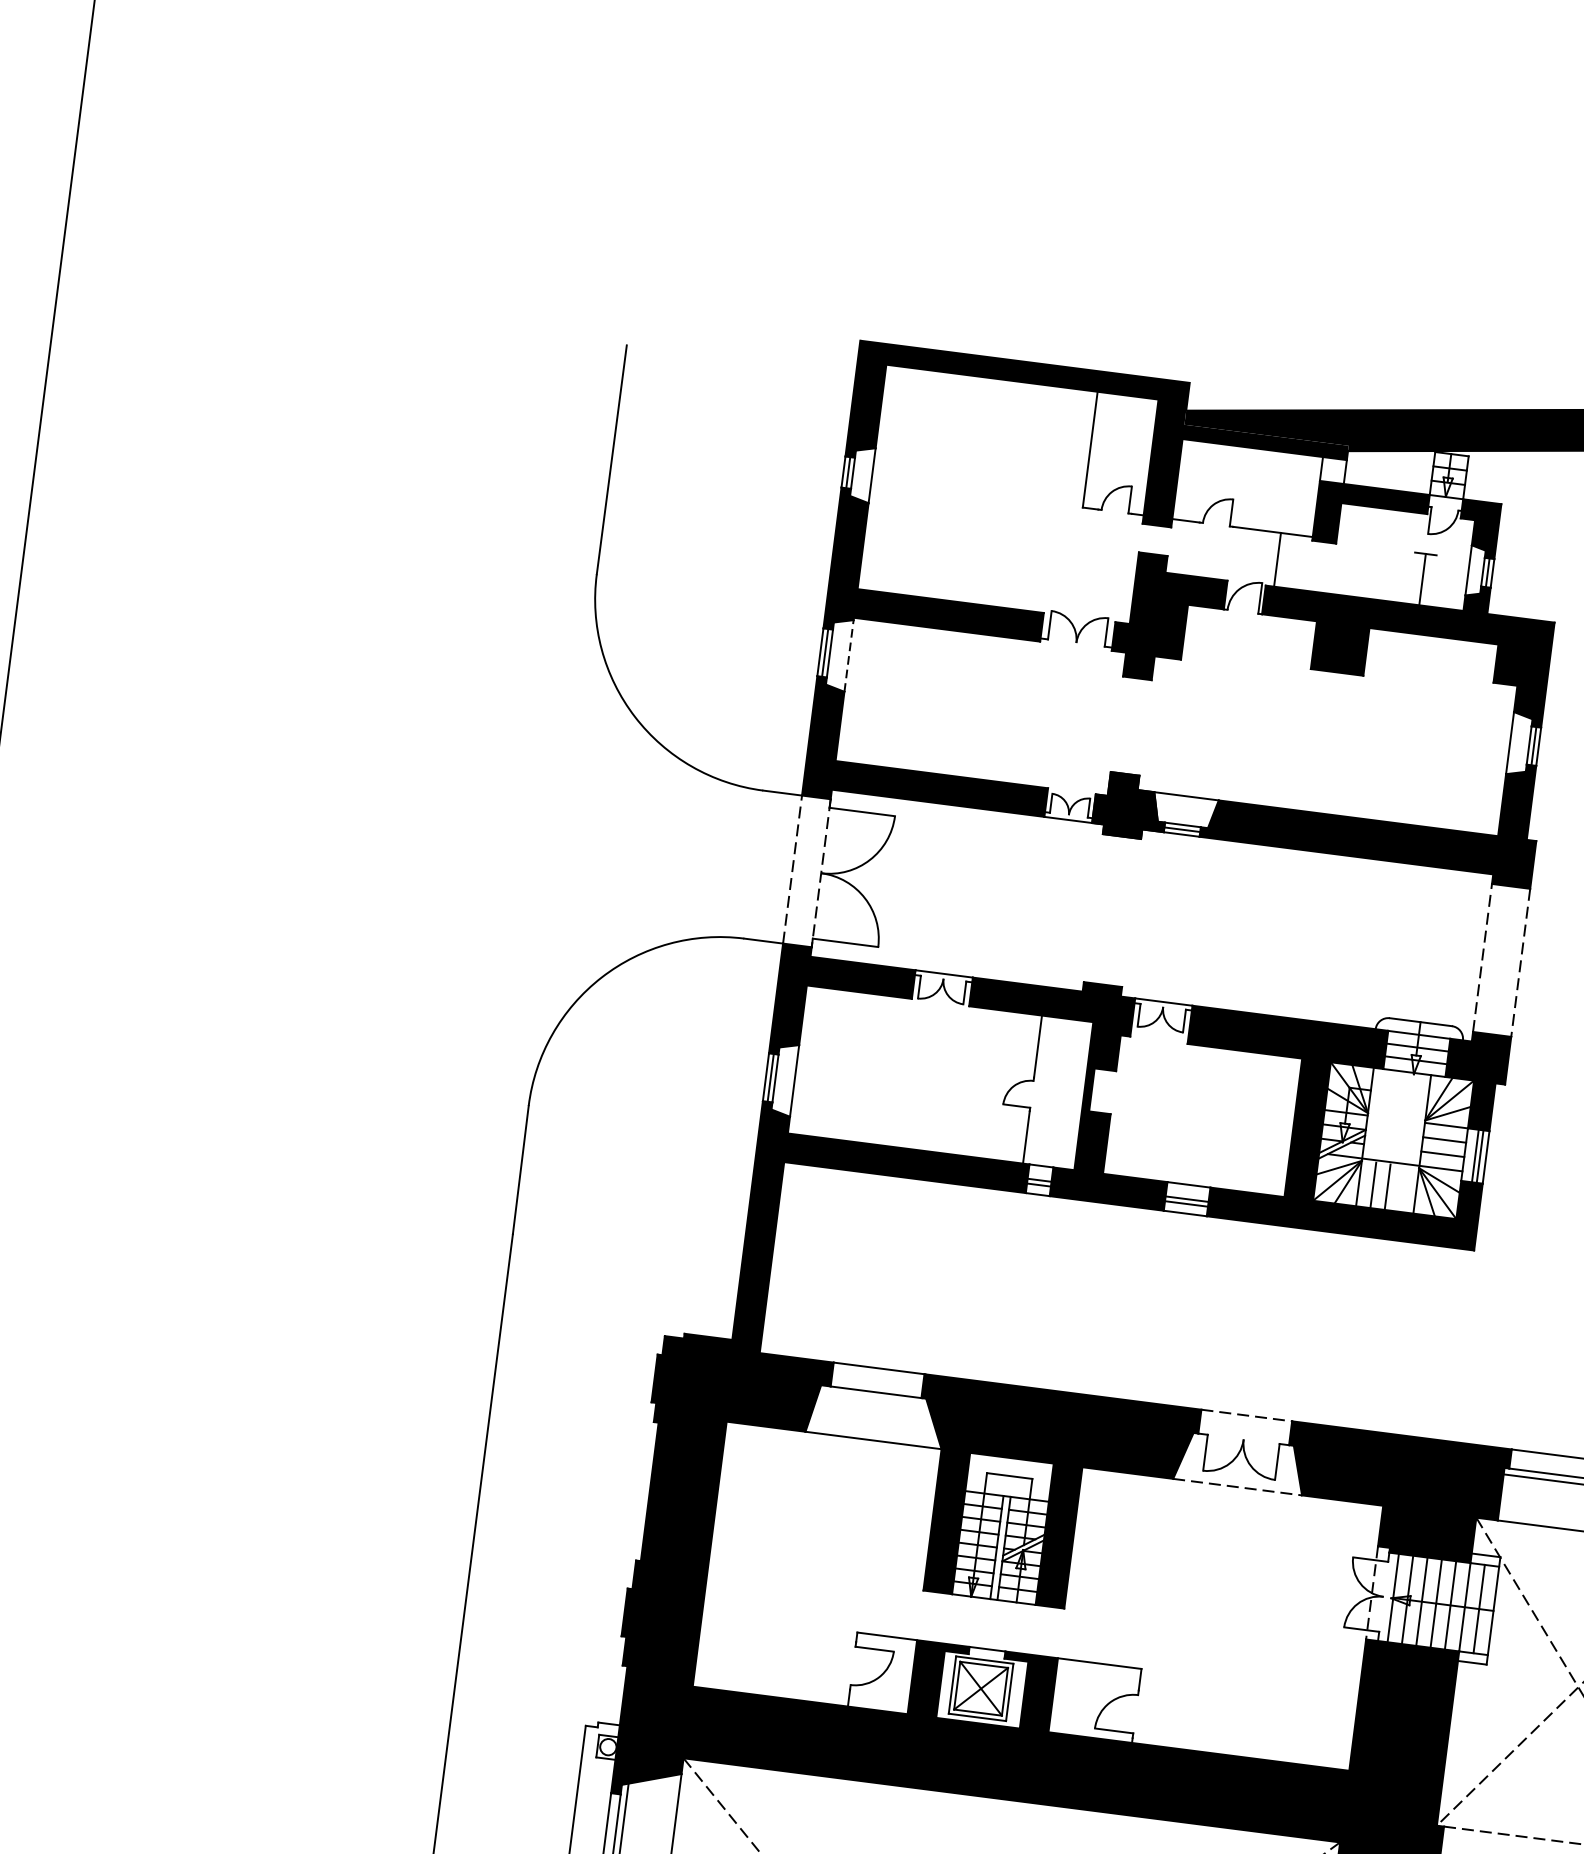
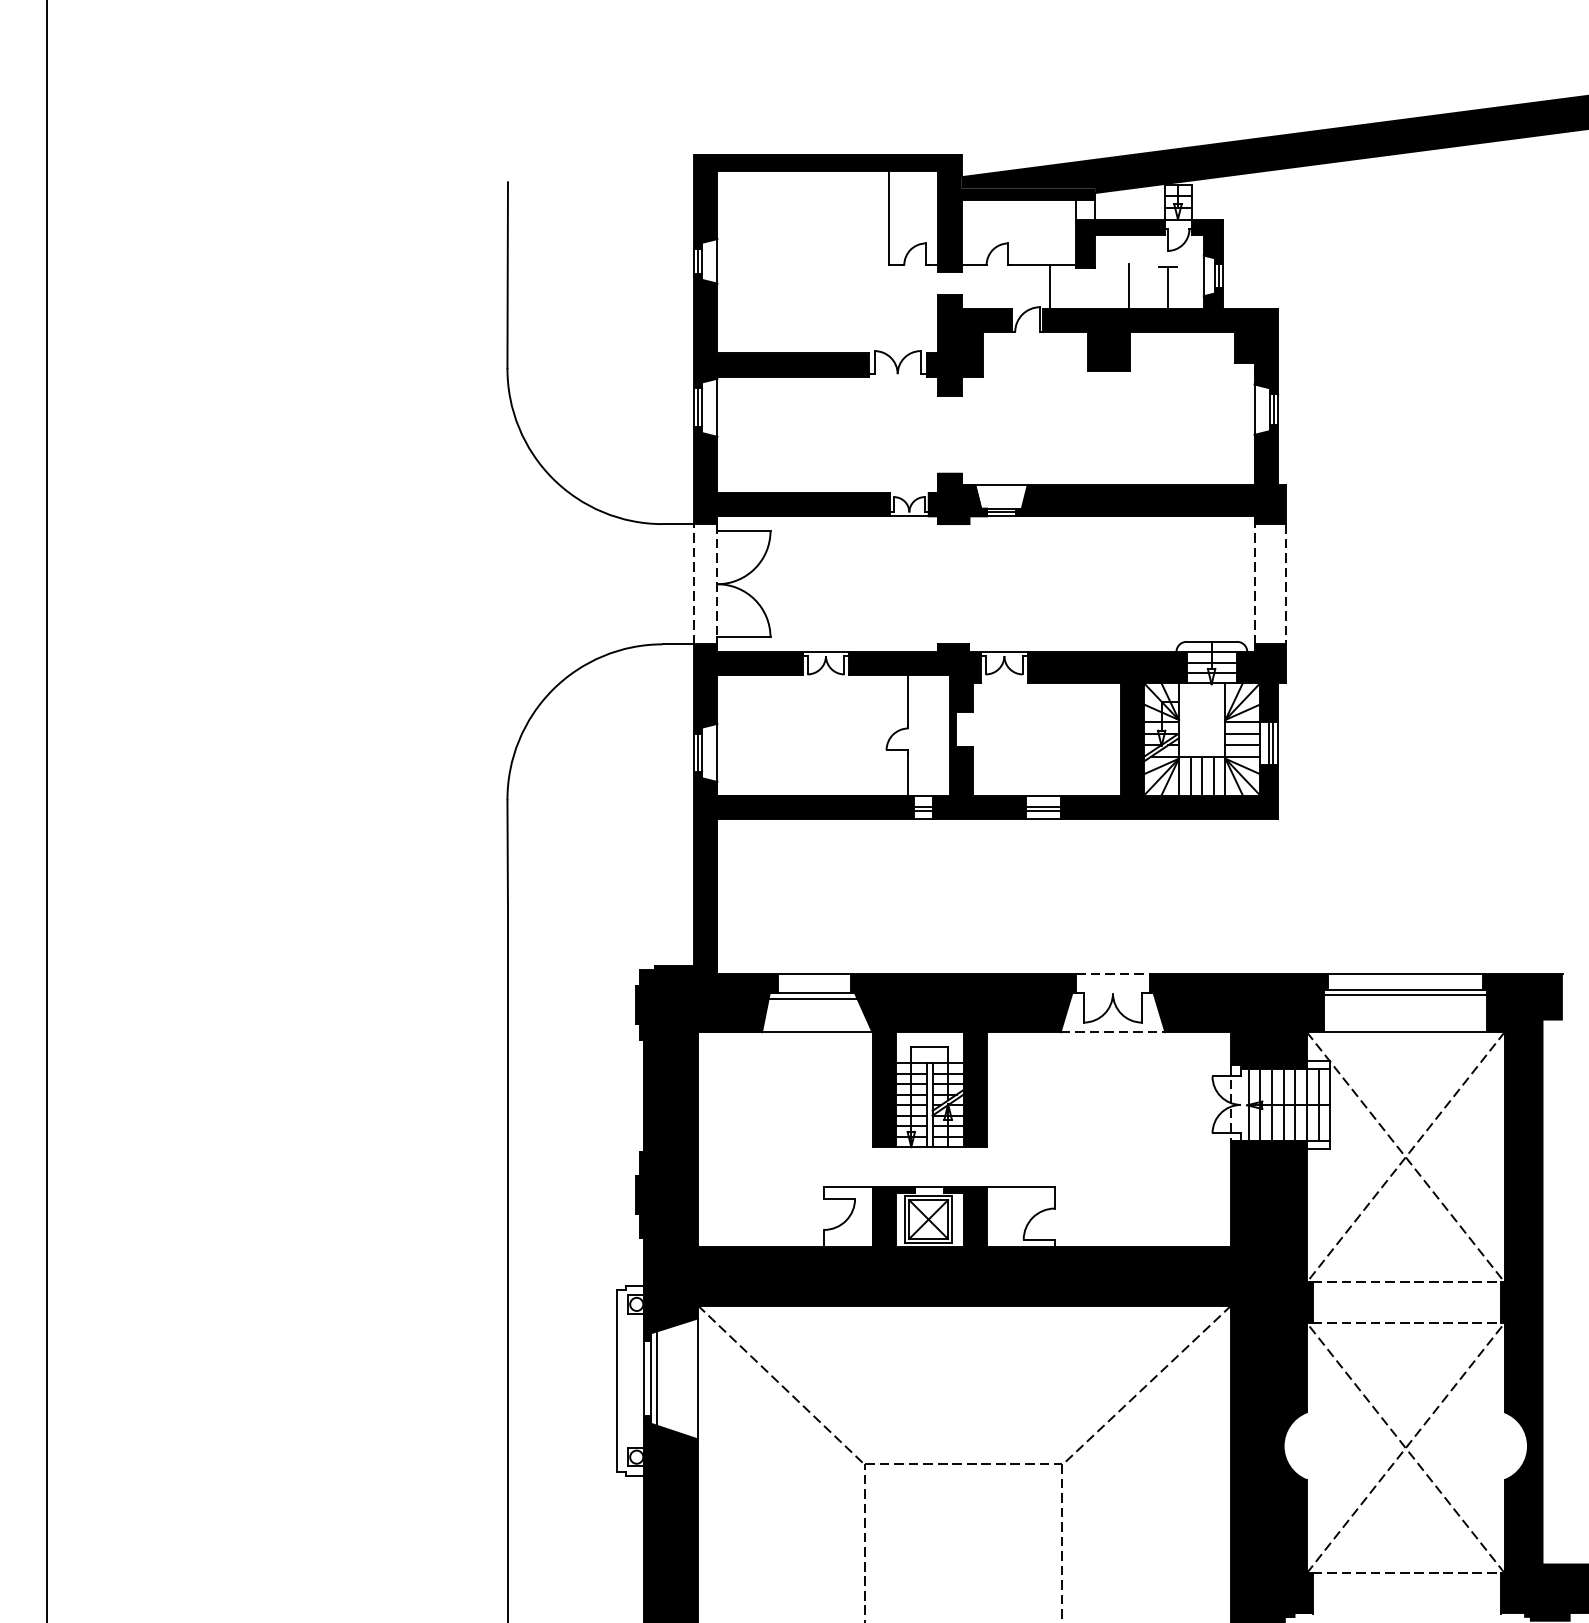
line: (1375, 571) -> (1129, 286), added
line: (849, 655) -> (717, 407), dashed -> solid
line: (1401, 1188) -> (1213, 776), added
line: (872, 1398) -> (812, 998), added

